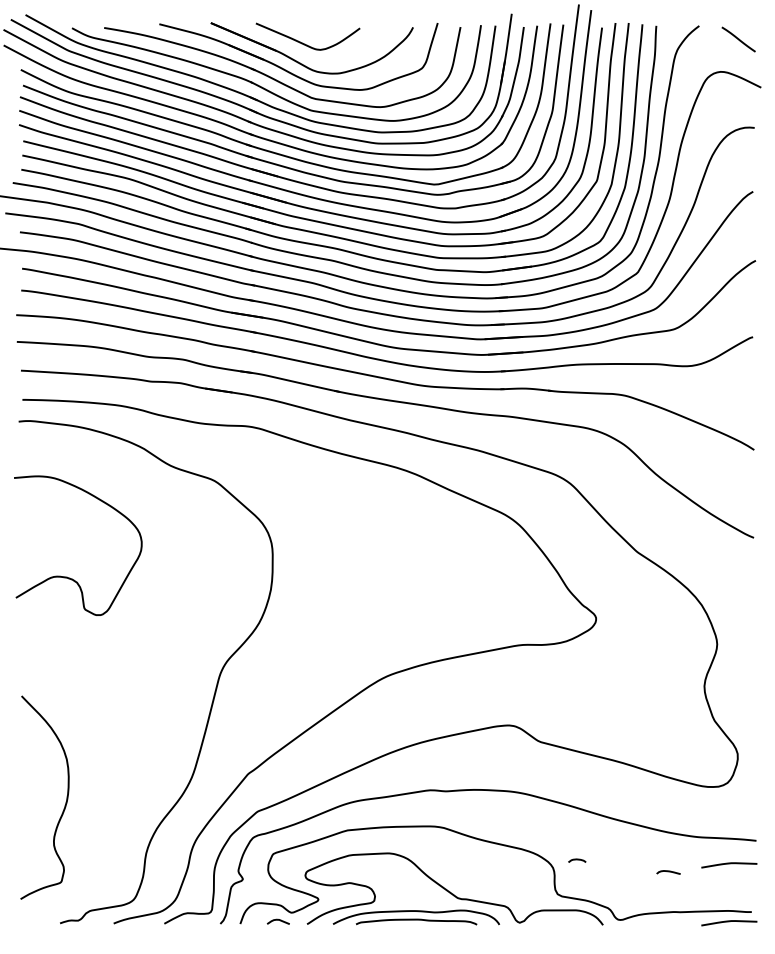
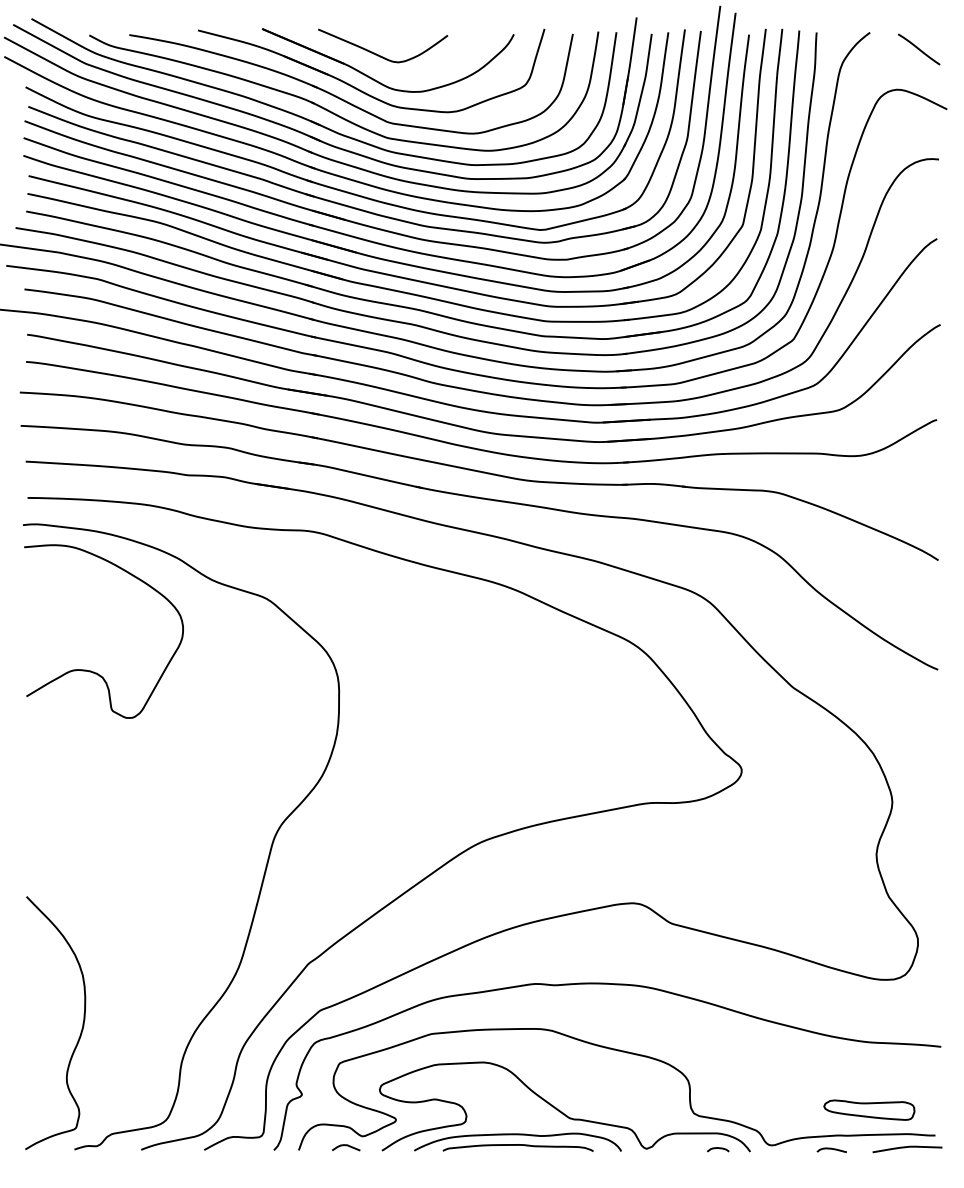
curve: (68, 577) -> (91, 670), moved
curve: (65, 801) -> (81, 1028), moved
curve: (577, 859) -> (718, 1148), moved
curve: (729, 863) -> (907, 1075), removed
curve: (668, 871) -> (831, 1149), moved
part: (698, 891) -> (869, 1109), added

